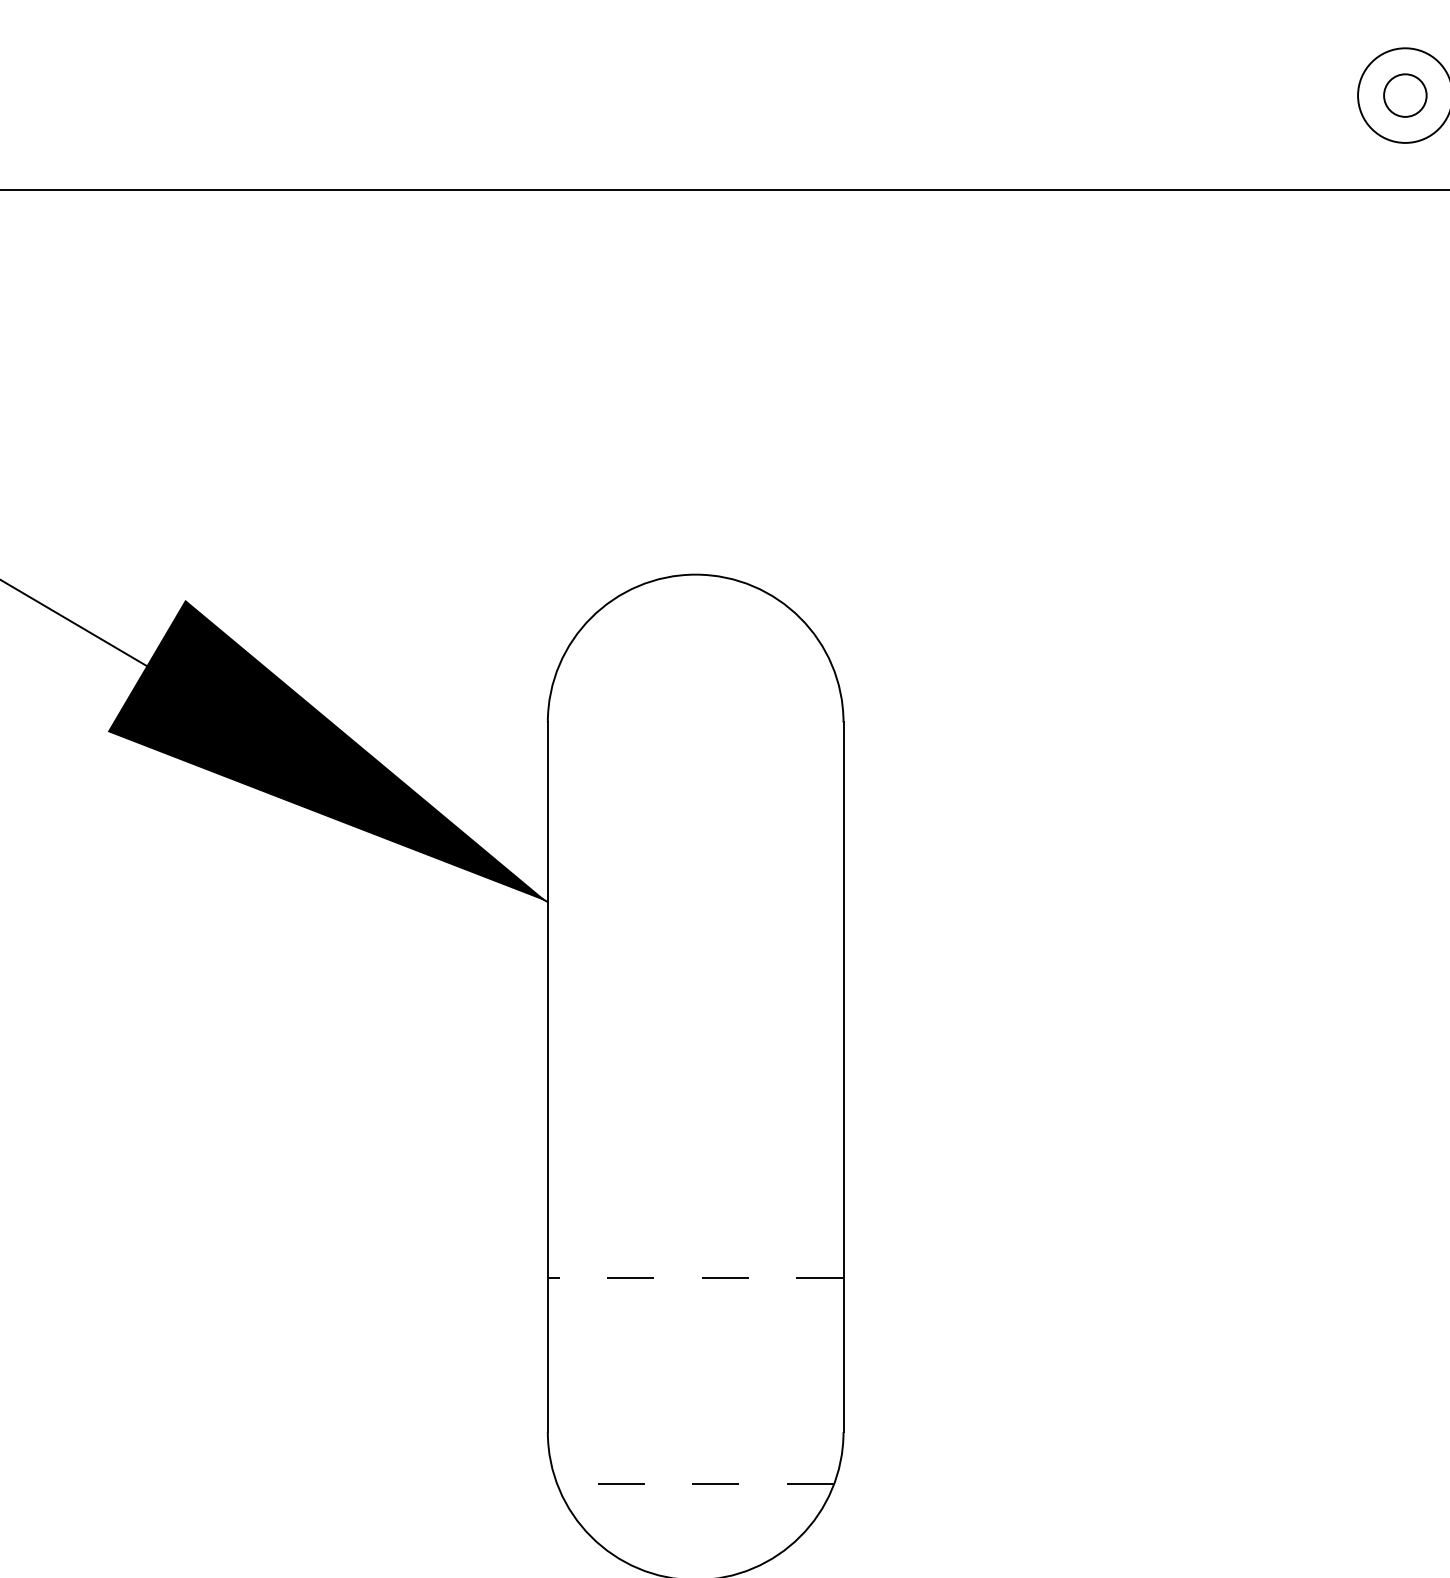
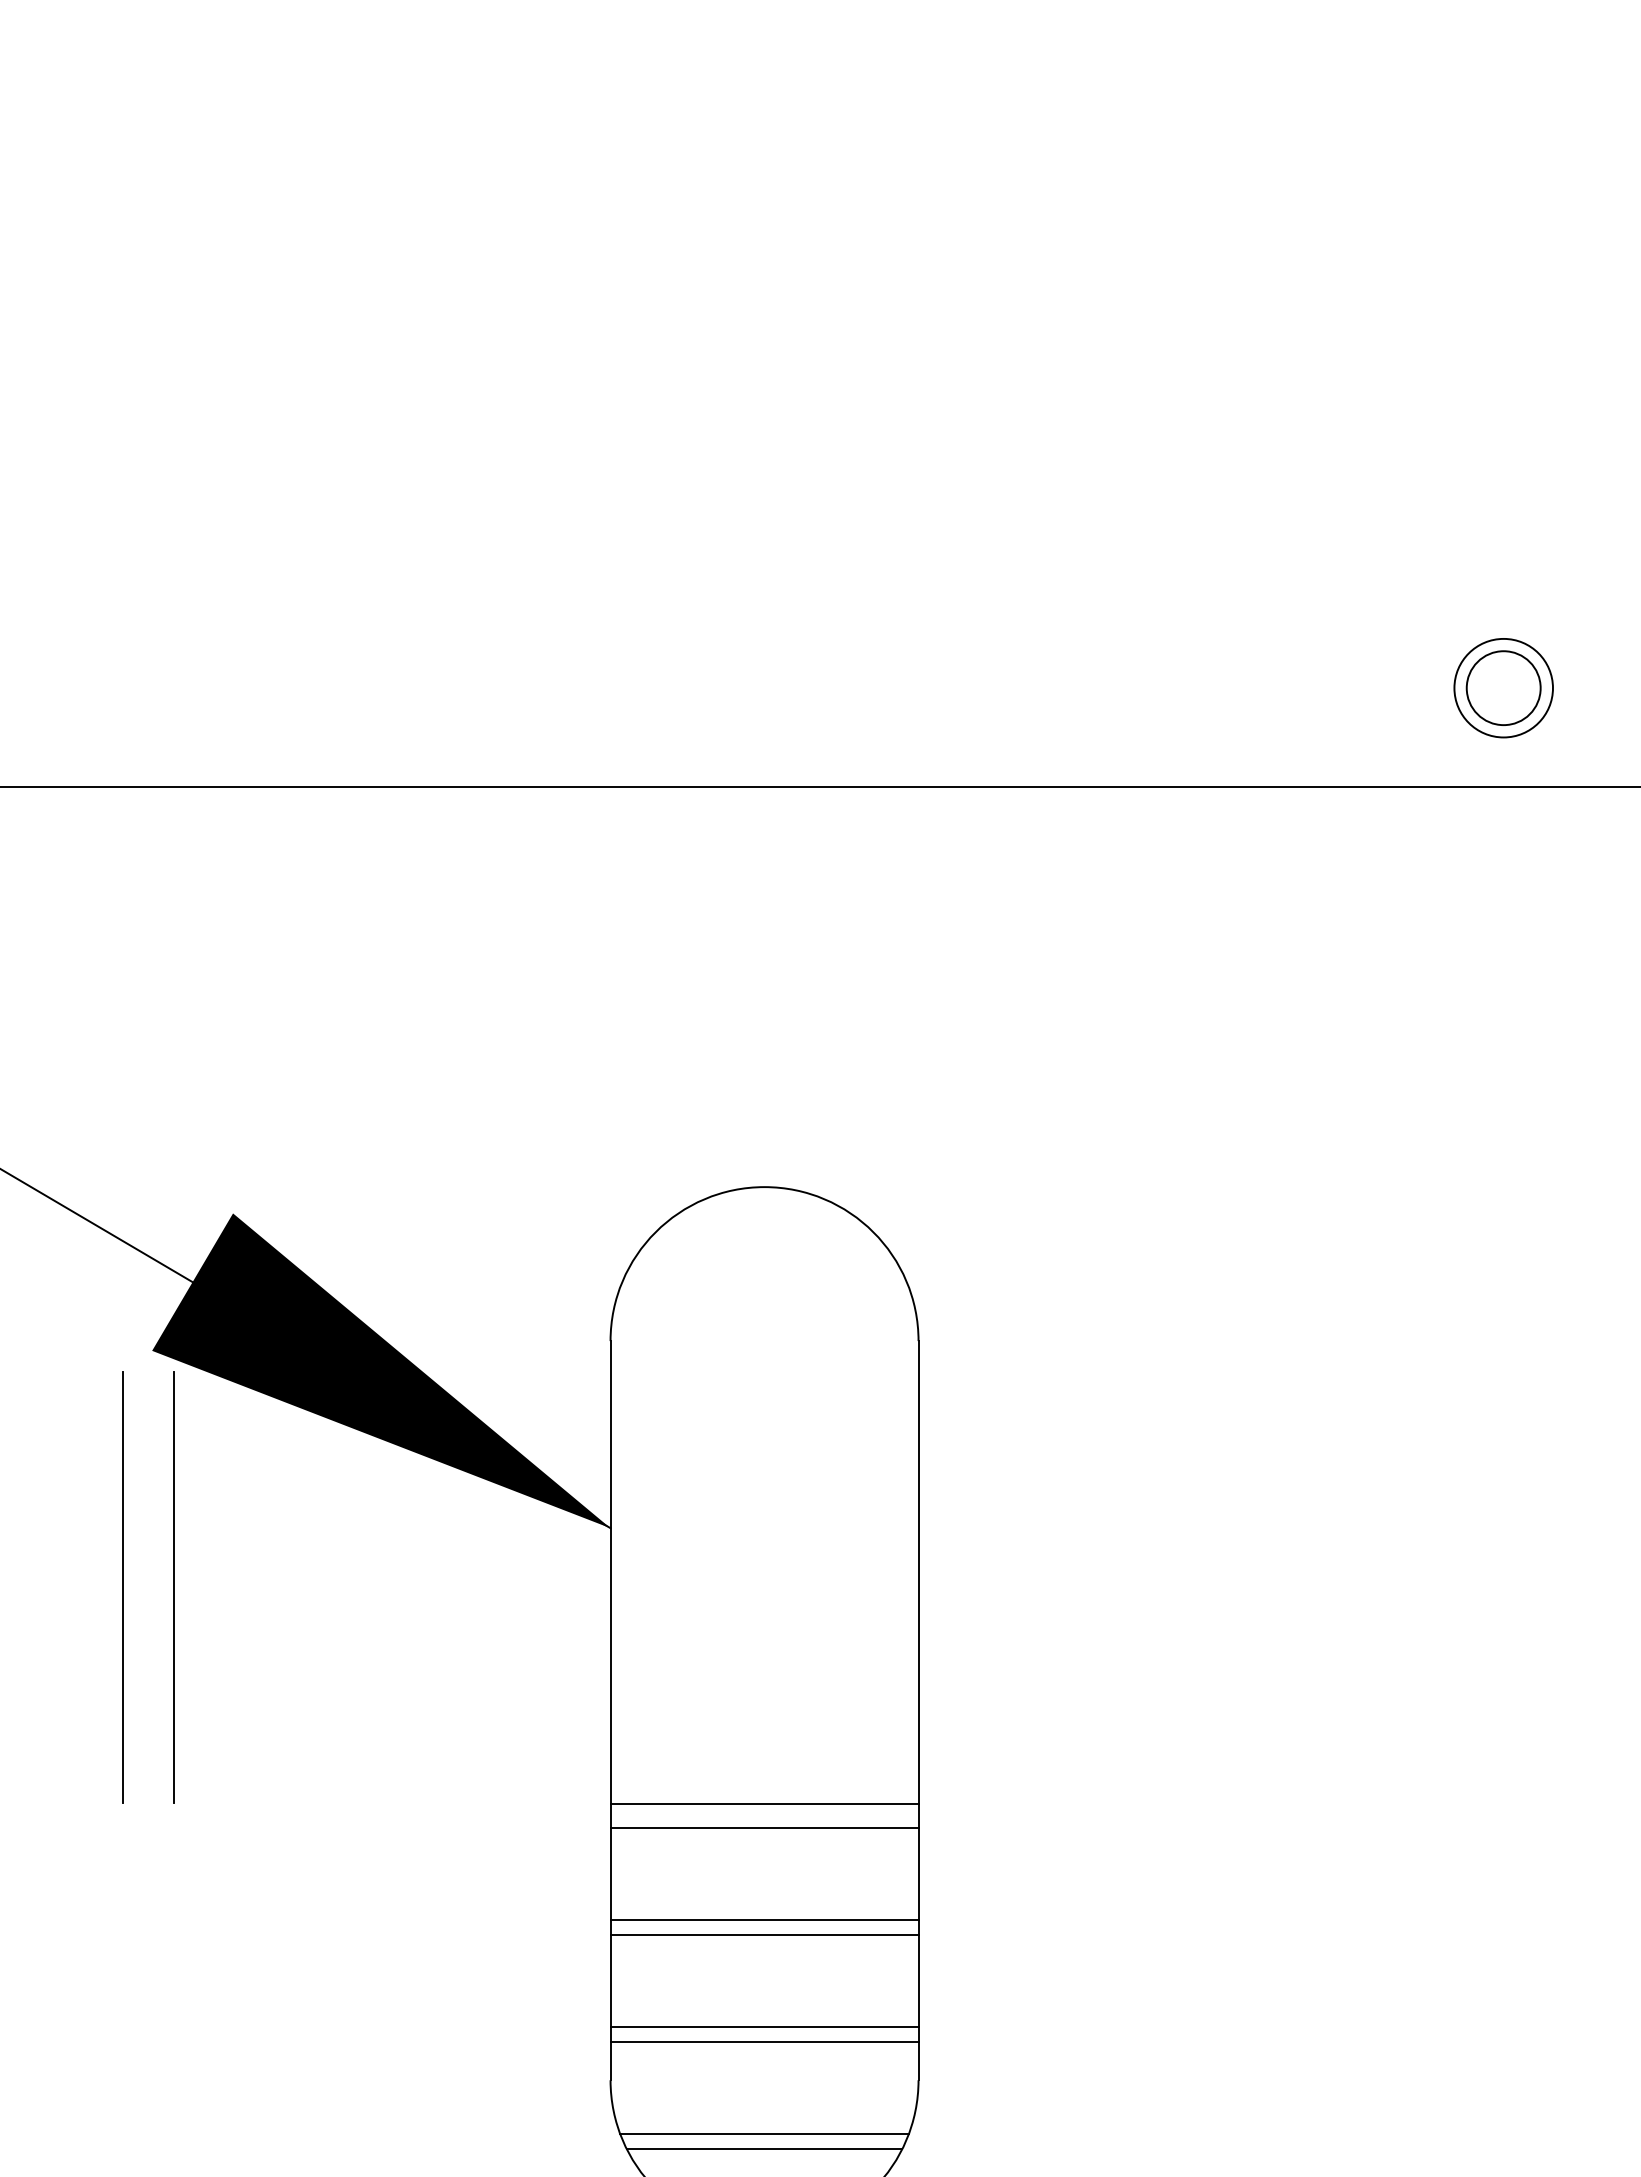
circle: (1405, 95) -> (1503, 688), size x1.67
line: (79, 959) -> (122, 1587), added
line: (129, 959) -> (174, 1587), added
line: (695, 1167) -> (764, 1804), added
line: (695, 1189) -> (764, 1827), added
line: (695, 1278) -> (764, 1920), dashed -> solid
line: (695, 1292) -> (764, 1934), added
line: (695, 1381) -> (764, 2027), added
line: (695, 1395) -> (764, 2042), added
line: (695, 1484) -> (764, 2134), dashed -> solid
line: (695, 1498) -> (764, 2149), added

